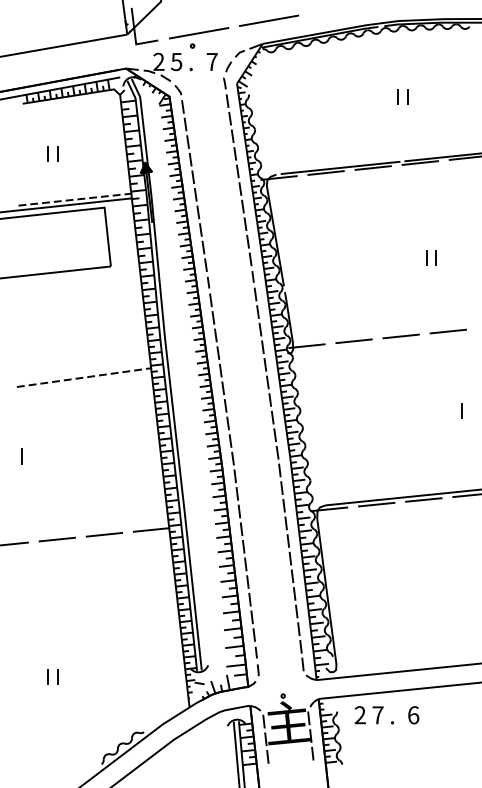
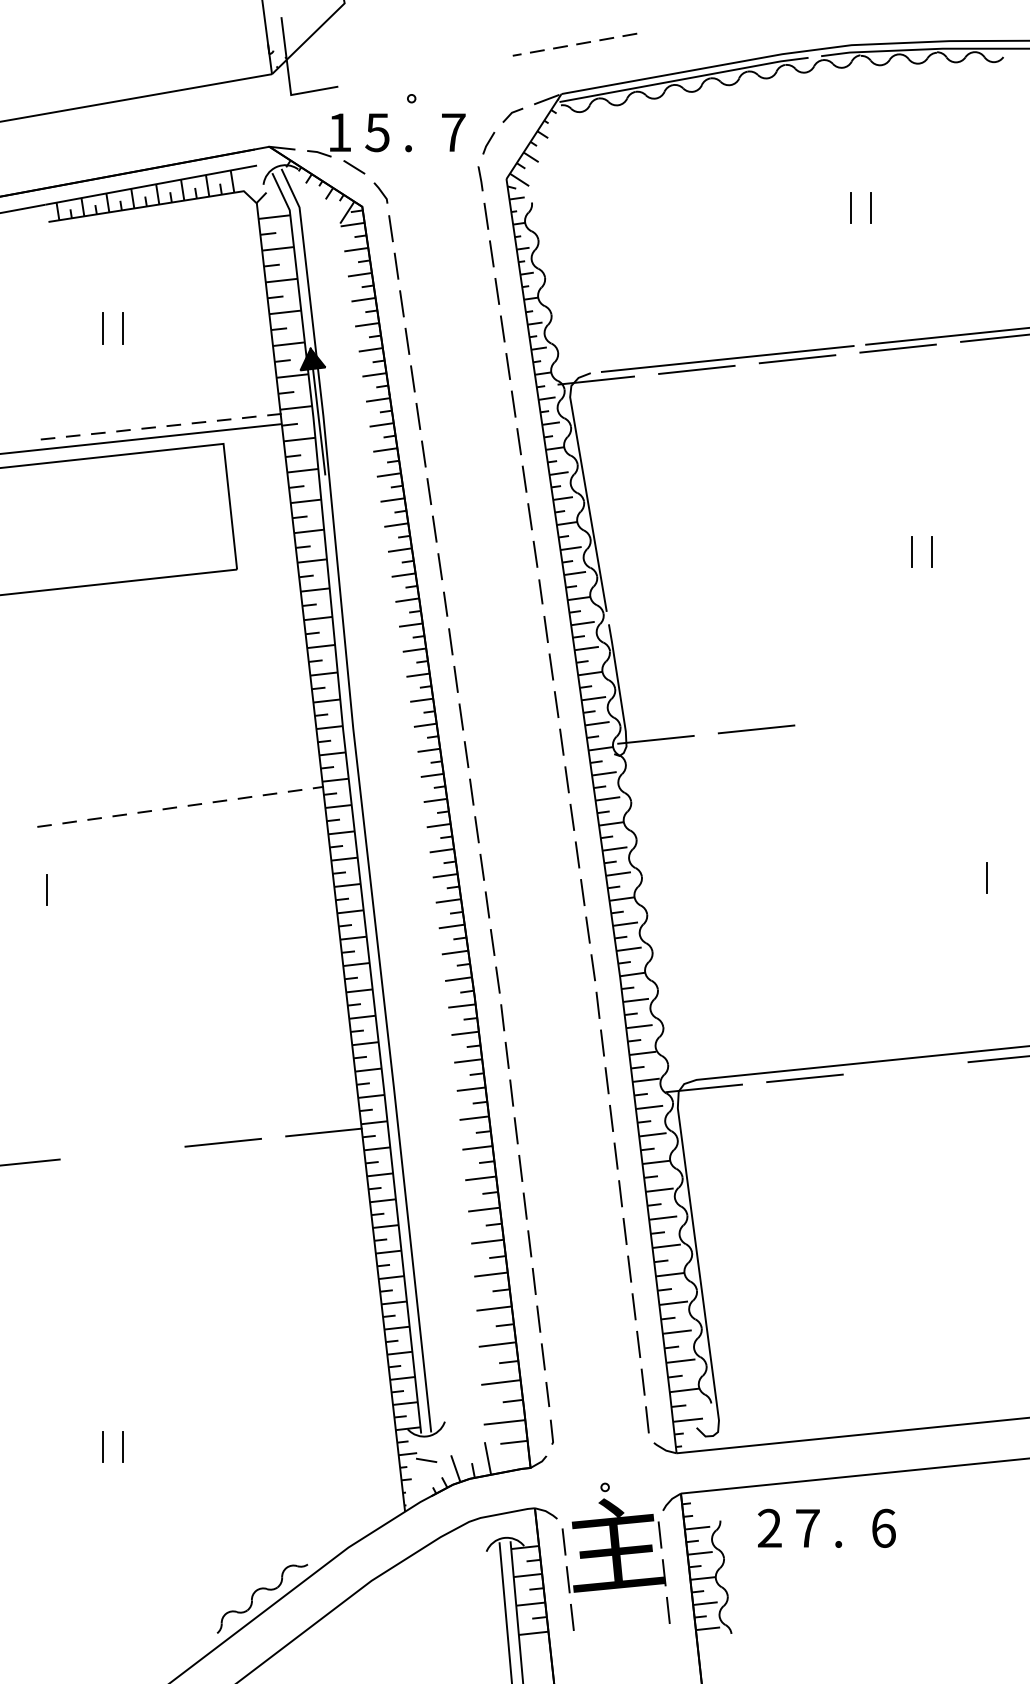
line: (269, 20) -> (575, 44), solid -> dashed
line: (199, 33) -> (426, 71), removed
text: (158, 61) -> (338, 131), 2 -> 1
line: (447, 331) -> (956, 708), removed
line: (400, 336) -> (855, 719), removed
line: (21, 456) -> (46, 890), moved
line: (423, 499) -> (904, 1067), removed
line: (56, 539) -> (120, 1152), removed

